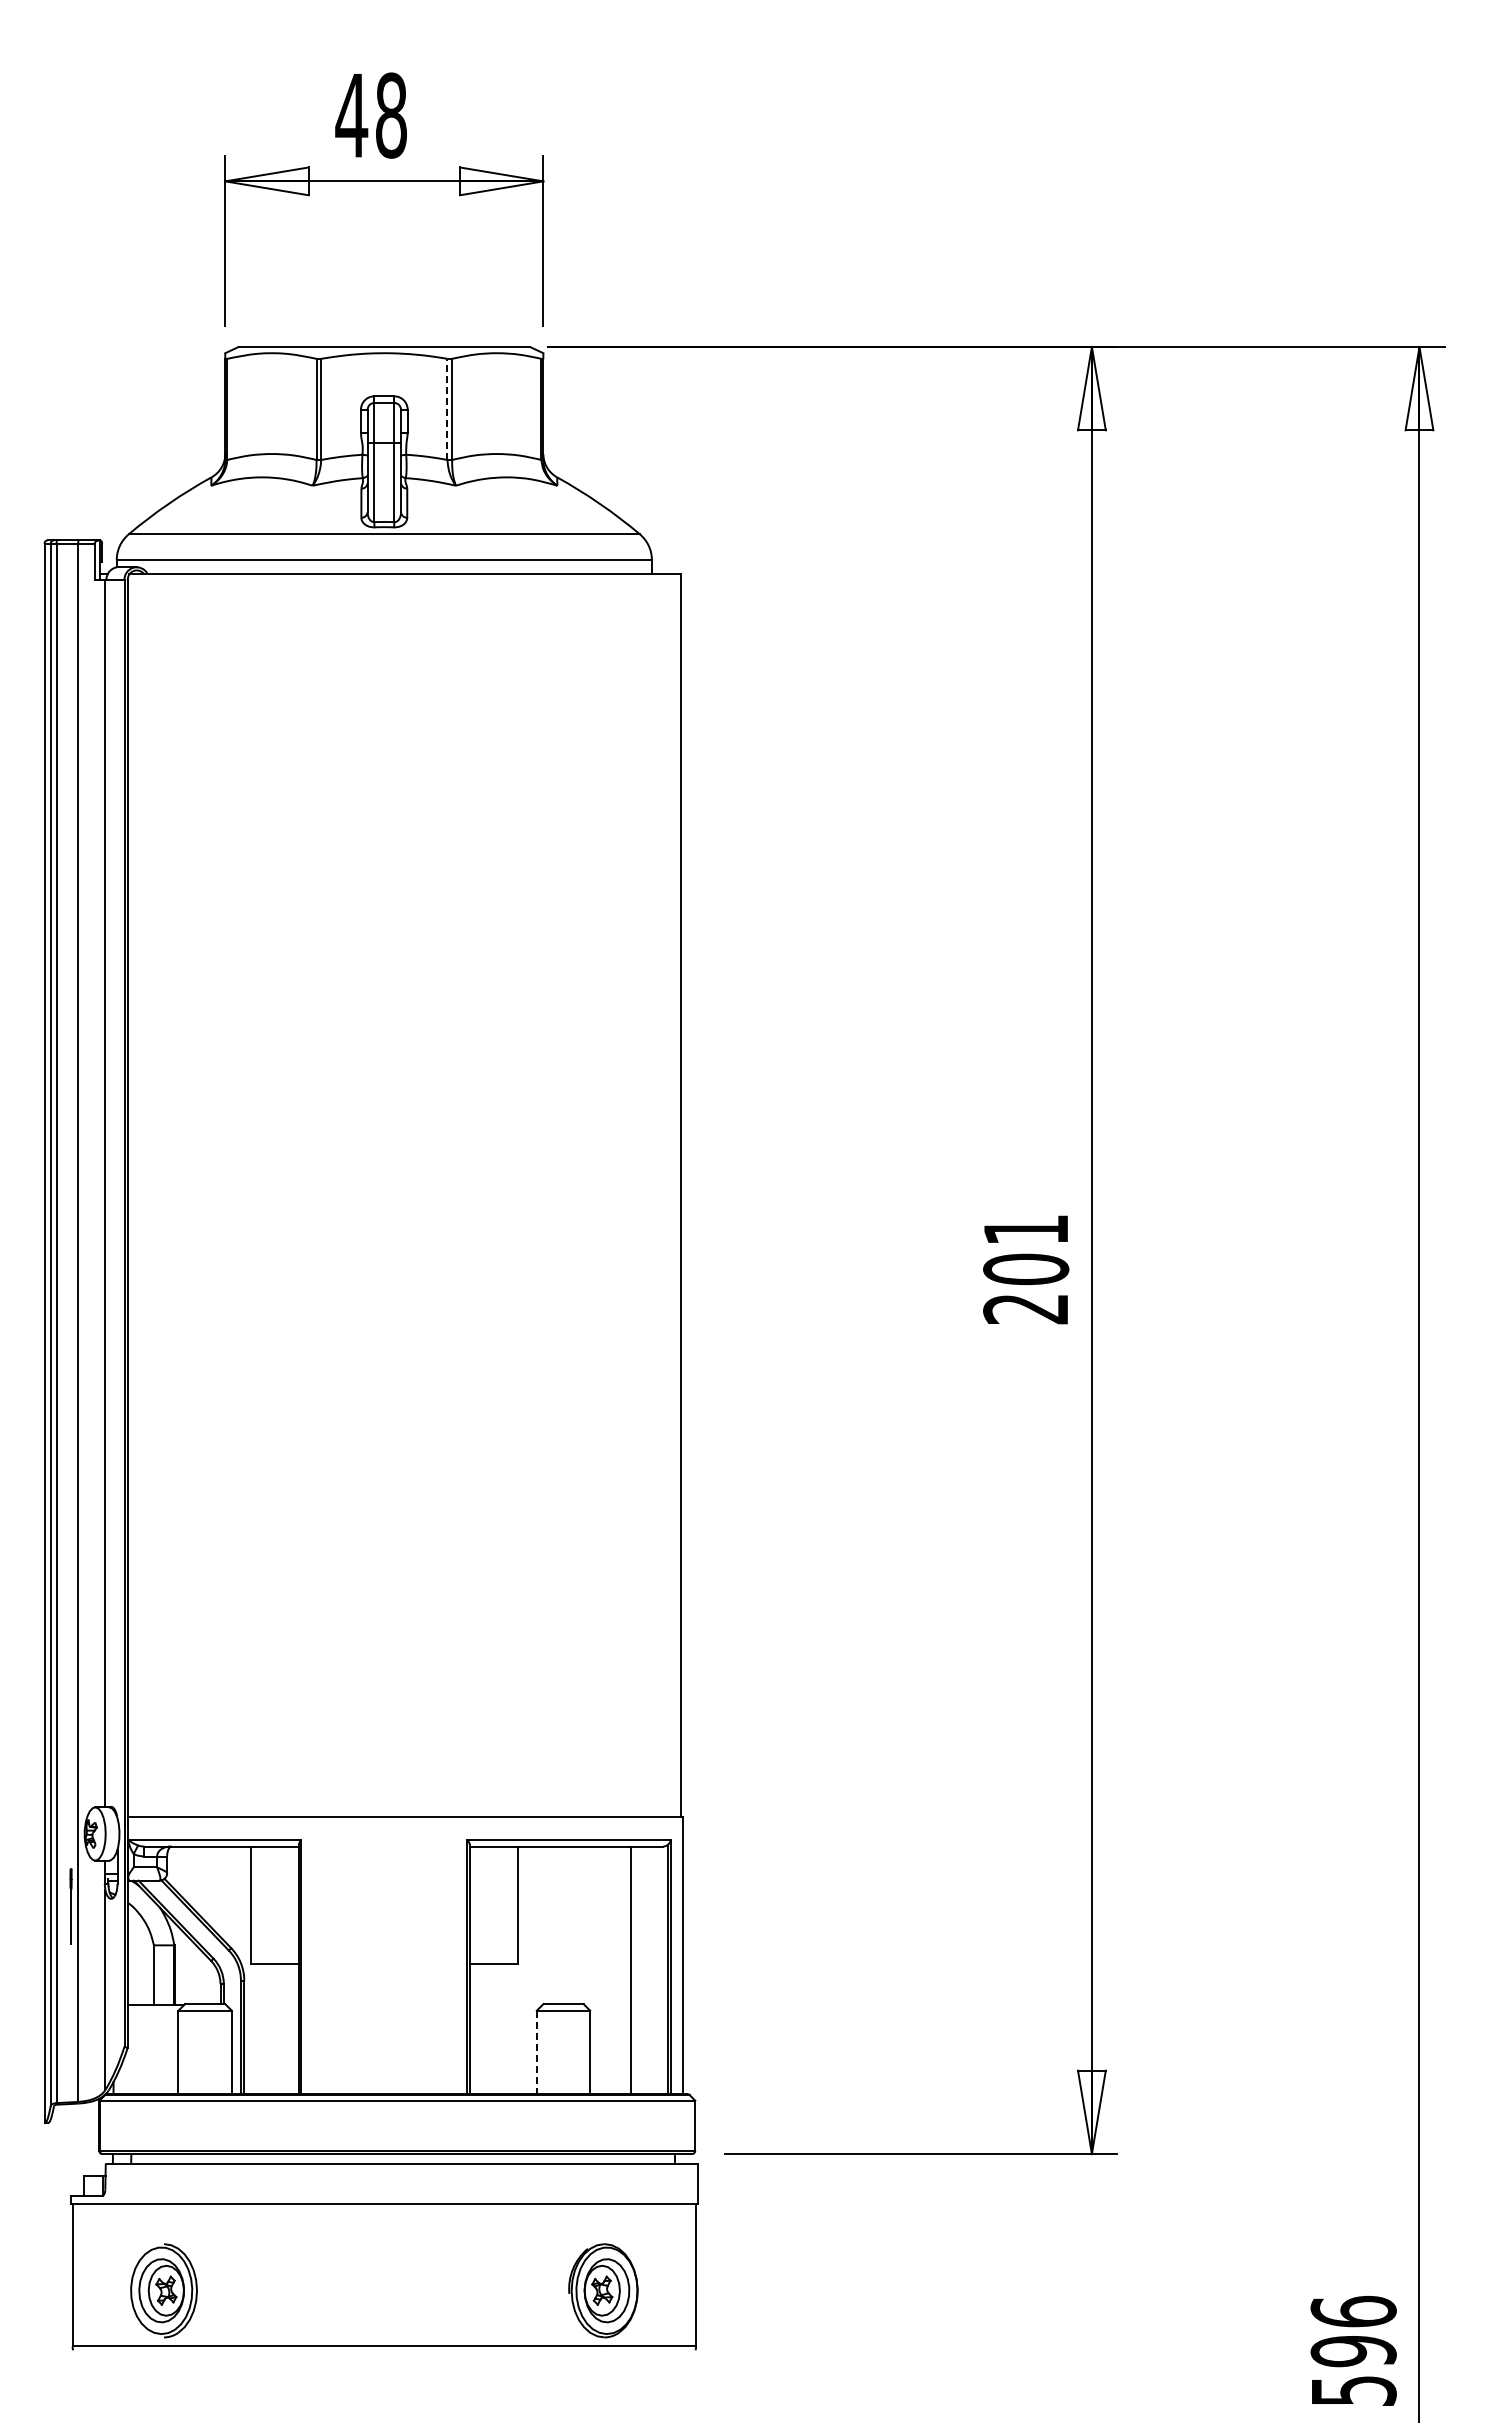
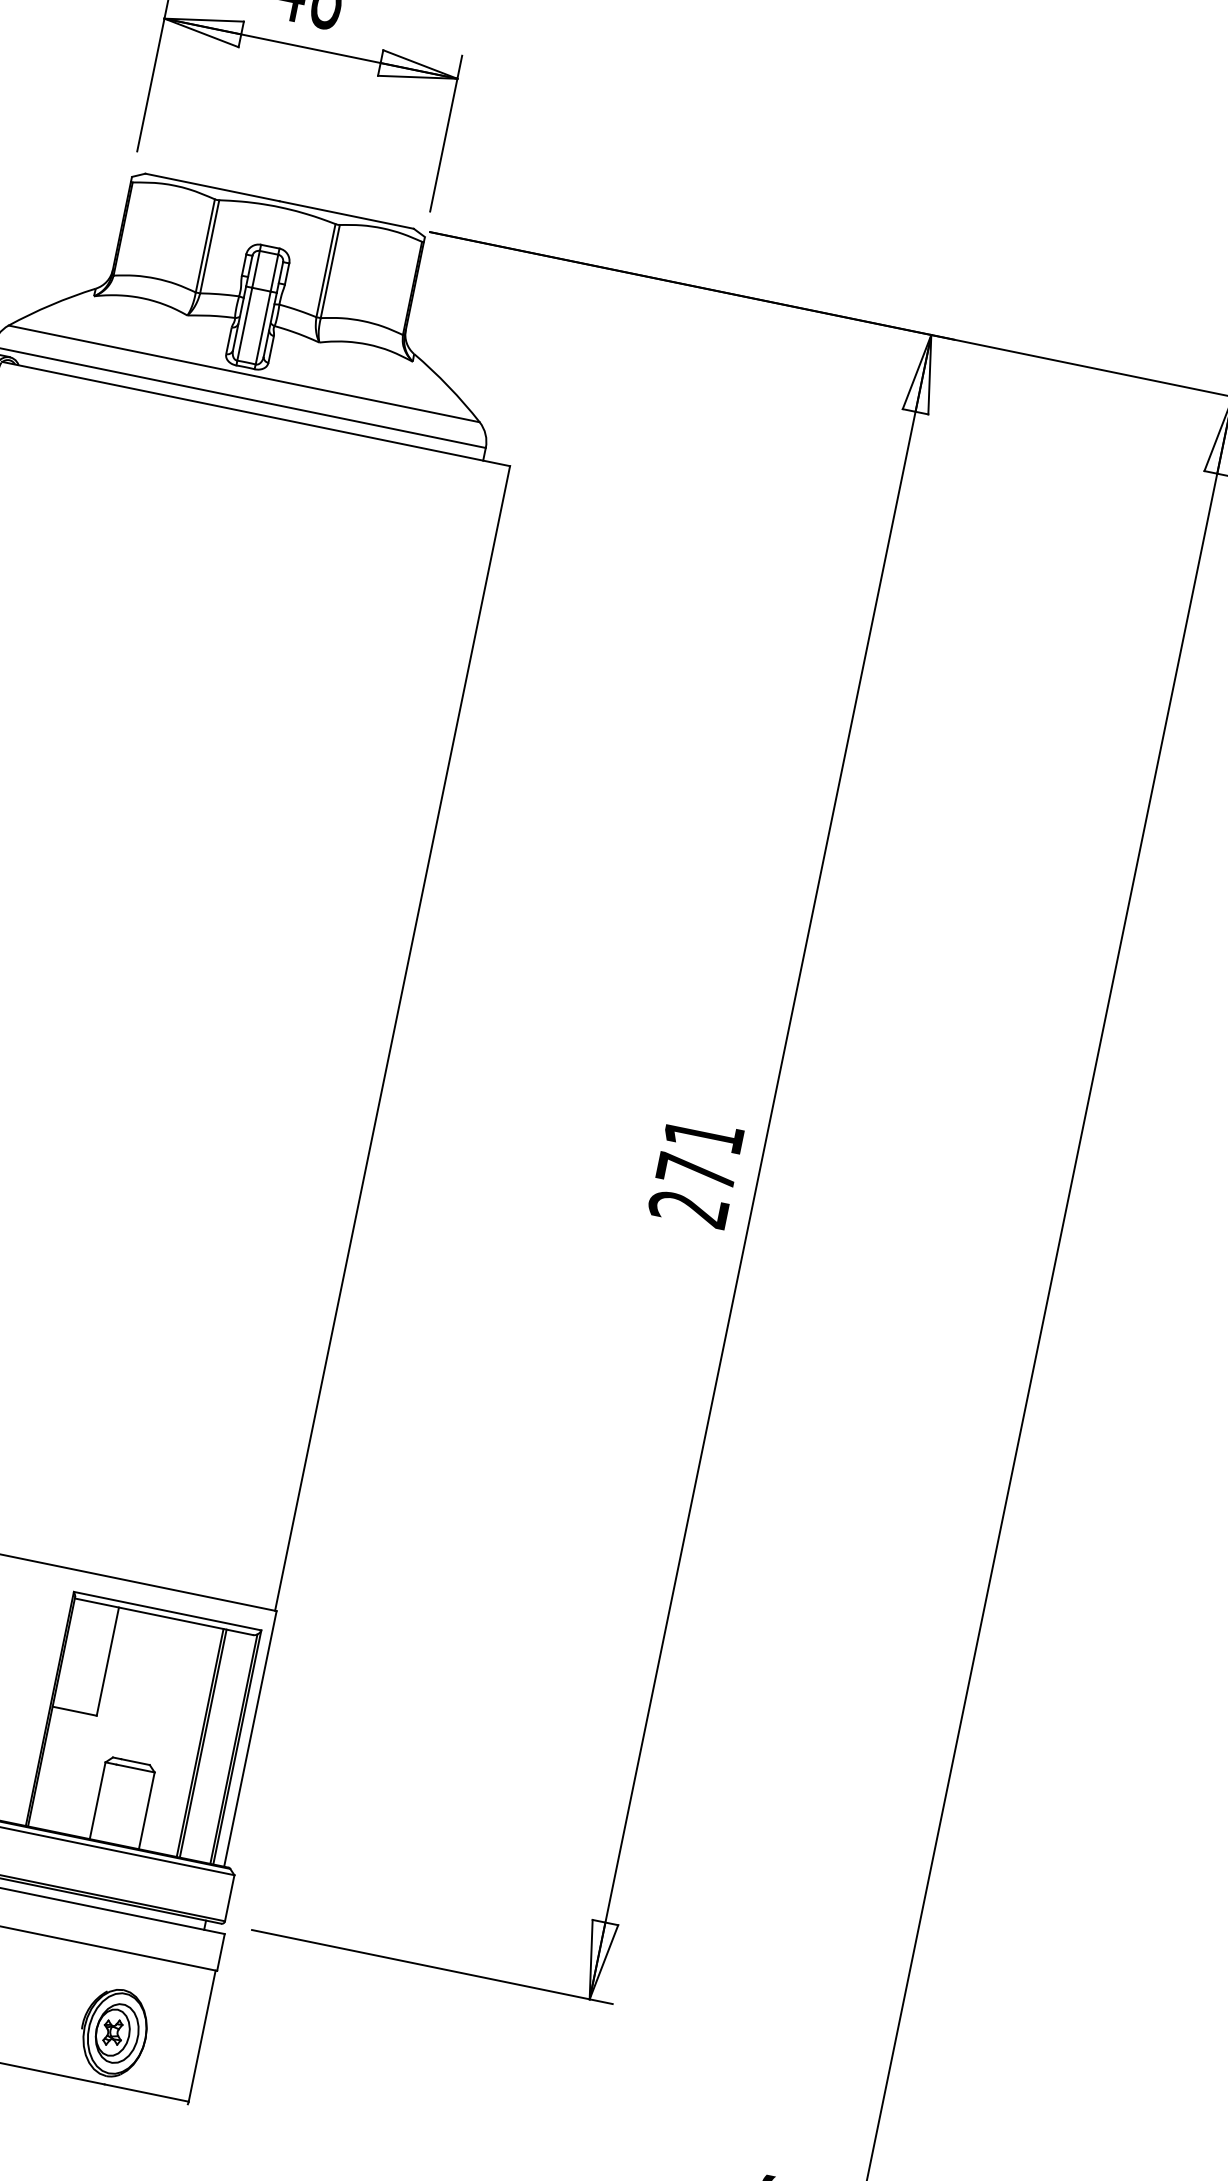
line: (447, 409) -> (325, 270), dashed -> solid
text: (1026, 1269) -> (696, 1172), 201 -> 271
line: (634, 1970) -> (203, 1743), added
line: (536, 2052) -> (97, 1800), dashed -> solid

